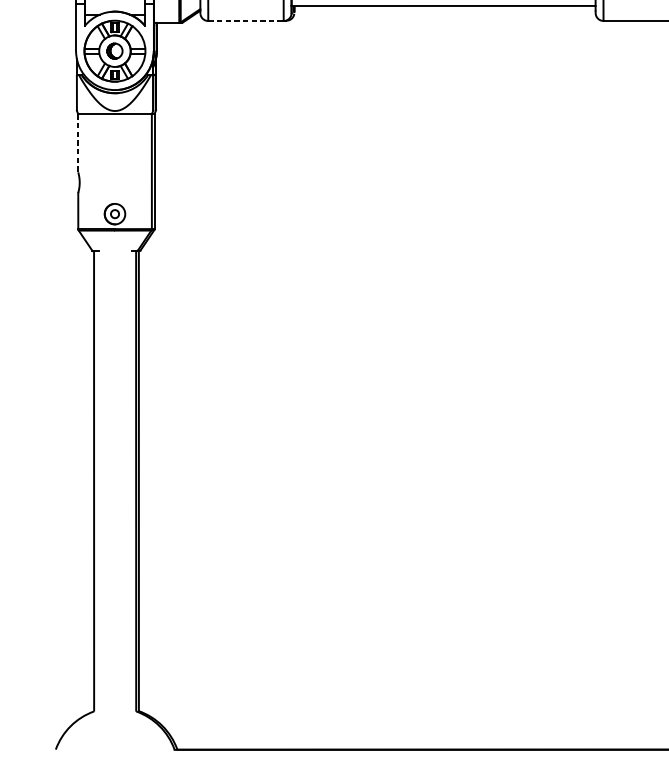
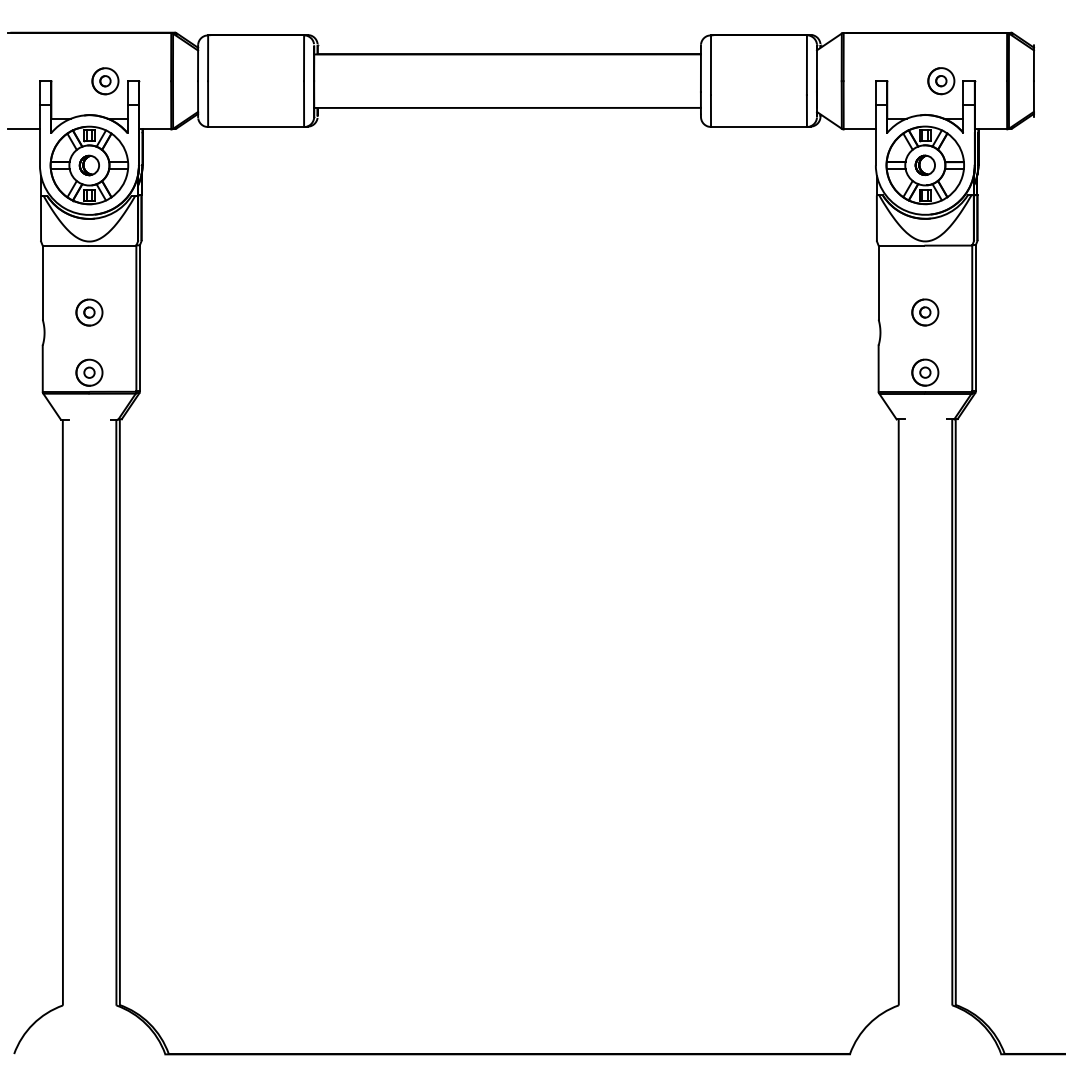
line: (246, 21) -> (256, 127), dashed -> solid
line: (63, 22) -> (23, 129), added
line: (78, 143) -> (42, 283), dashed -> solid
part: (115, 166) -> (89, 312), added

